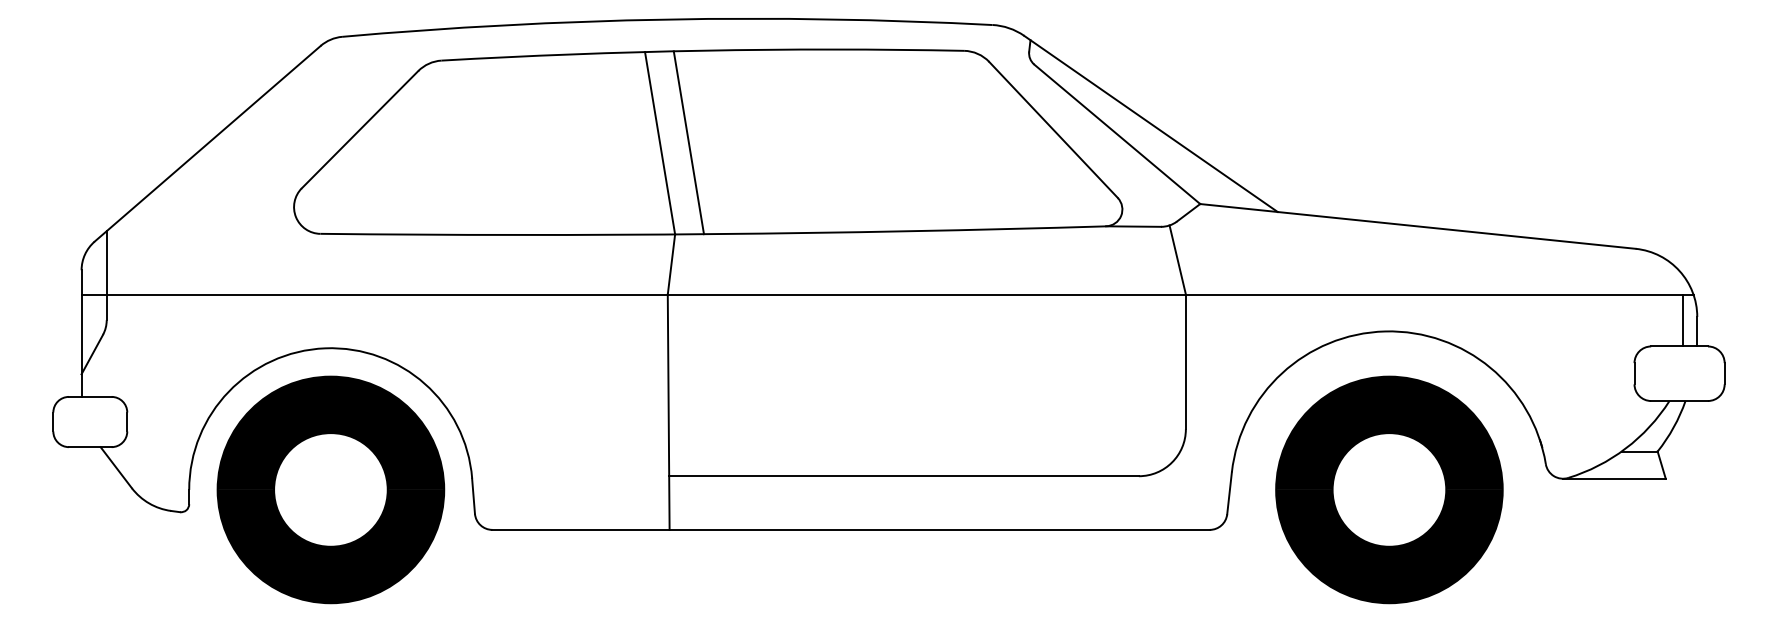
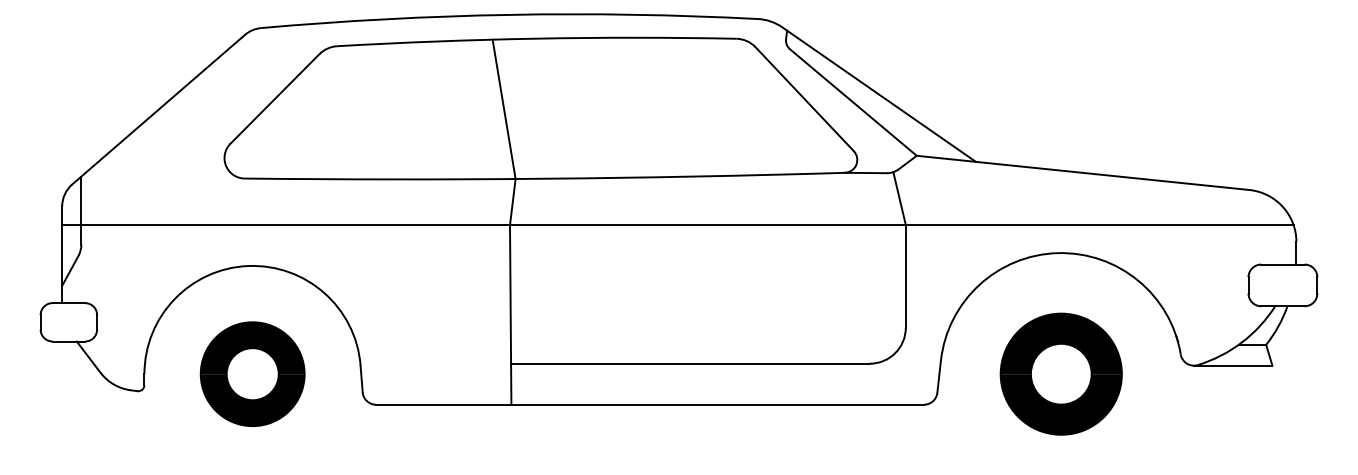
line: (688, 142) -> (525, 108), removed
line: (1683, 320) -> (1285, 244), removed
part: (330, 489) -> (252, 373), size x0.6
part: (1389, 489) -> (1061, 373), size x0.7

